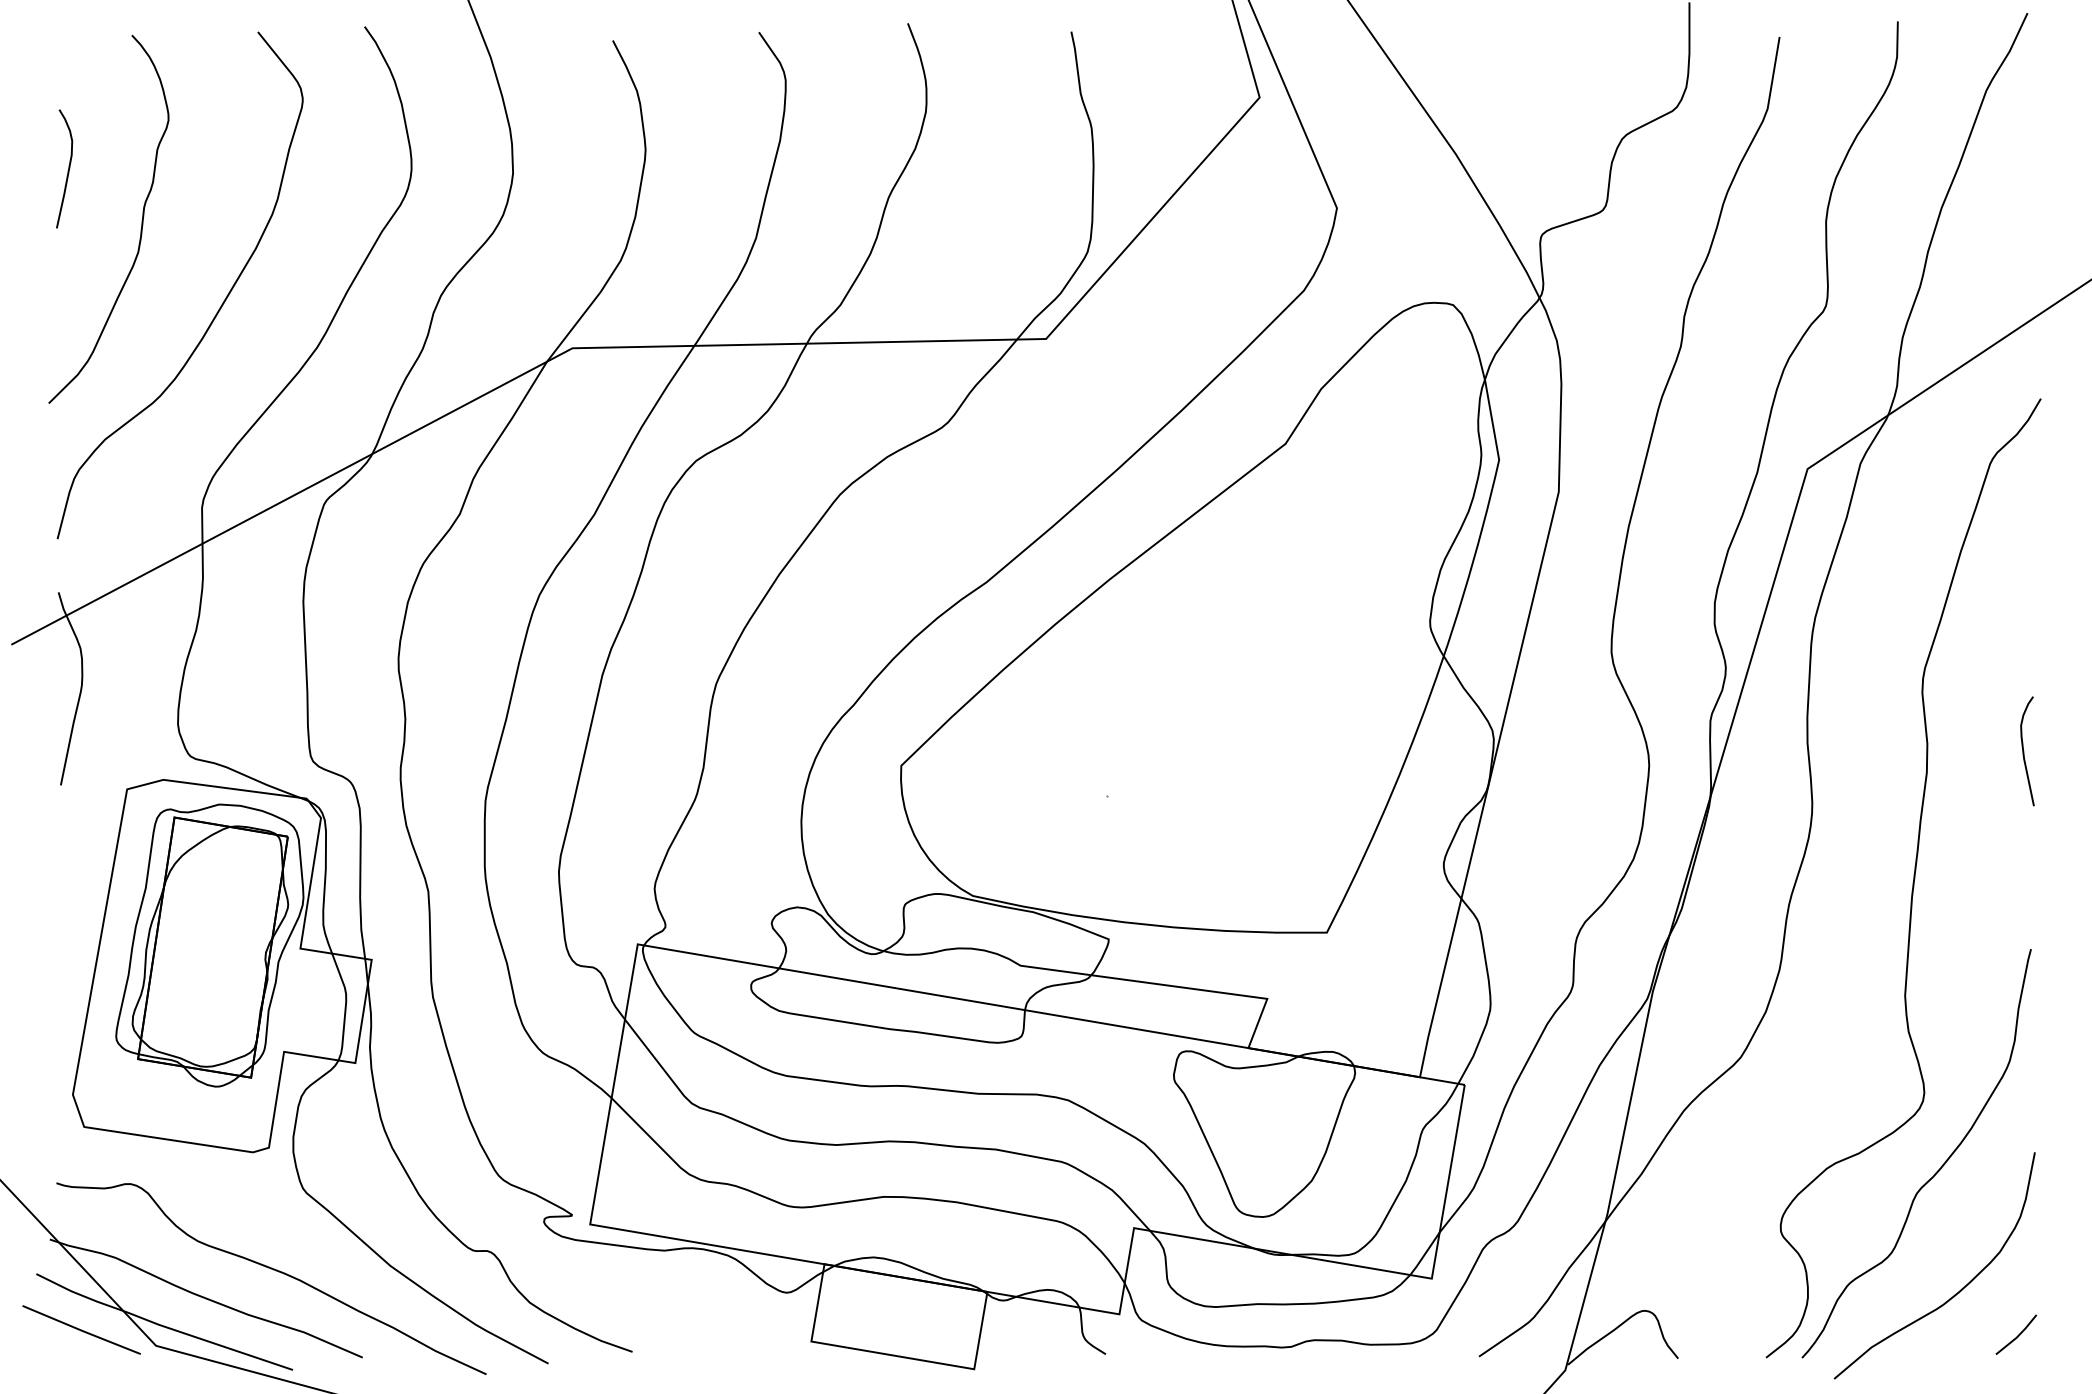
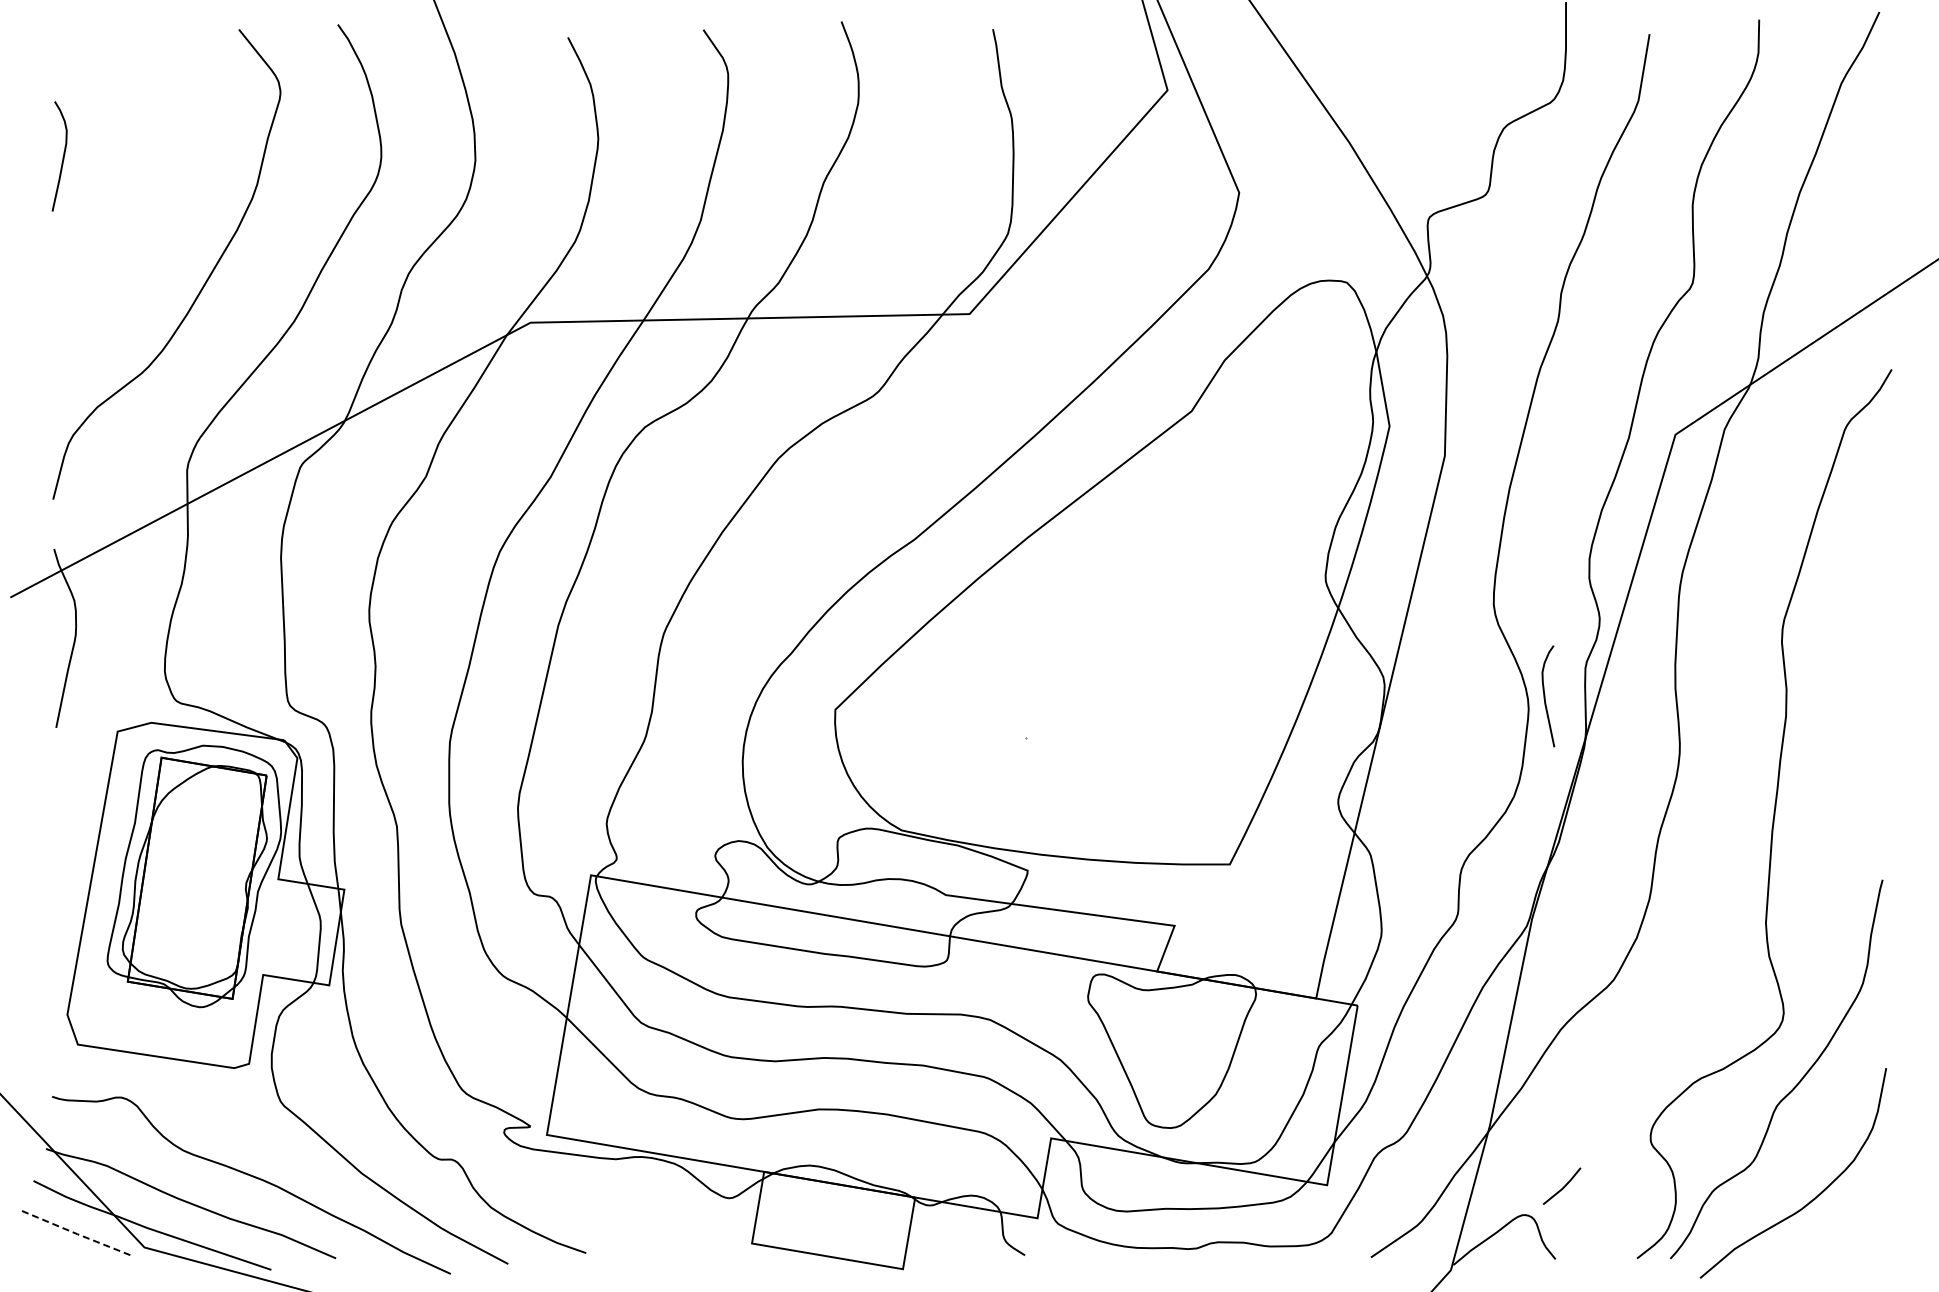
curve: (140, 223) -> (130, 207), removed
curve: (2024, 751) -> (1545, 696), moved
line: (81, 1330) -> (75, 1233), solid -> dashed
line: (2017, 1335) -> (1563, 1186), moved

